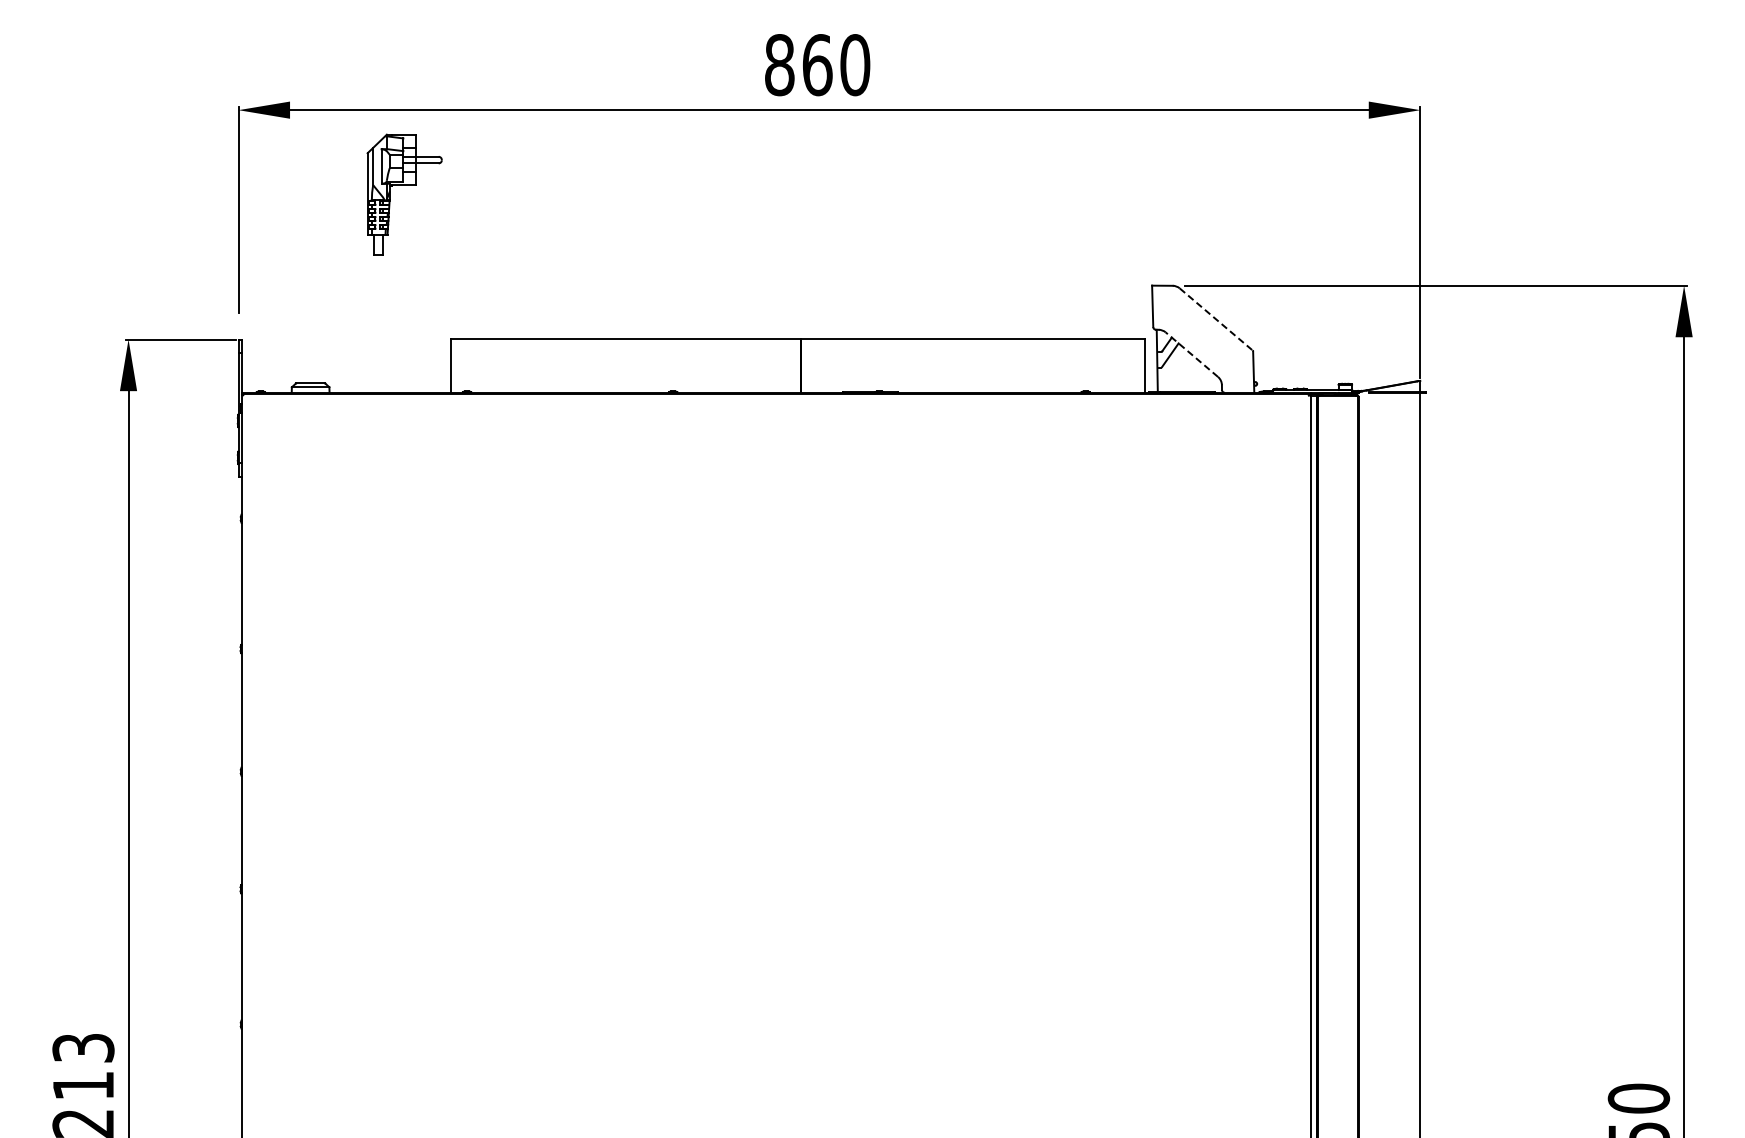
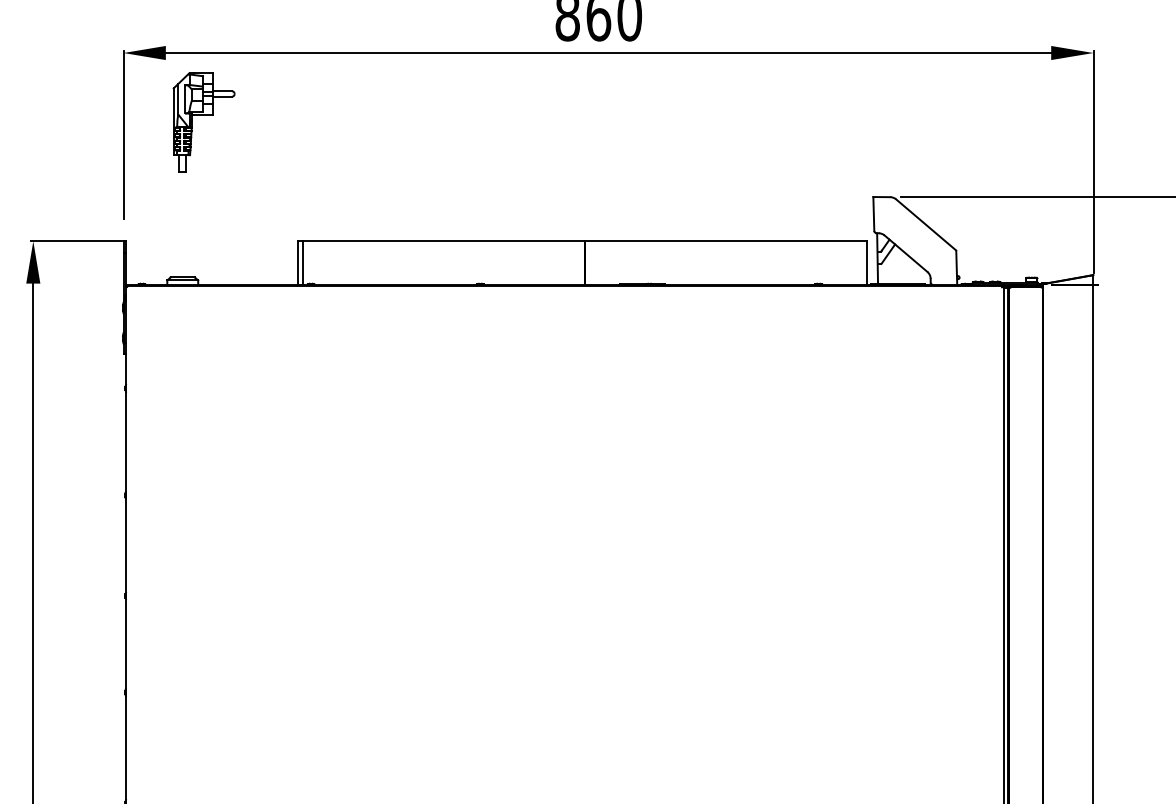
part: (404, 185) -> (203, 114), moved
line: (1216, 319) -> (926, 224), dashed -> solid
line: (1191, 354) -> (905, 253), dashed -> solid
line: (457, 365) -> (303, 262), added

